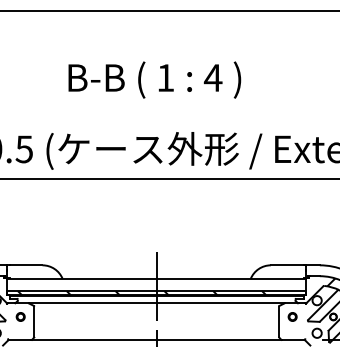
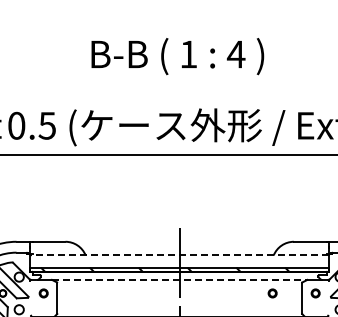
line: (156, 278) -> (179, 254), solid -> dashed
line: (156, 303) -> (179, 279), solid -> dashed
part: (249, 316) -> (272, 292), added

